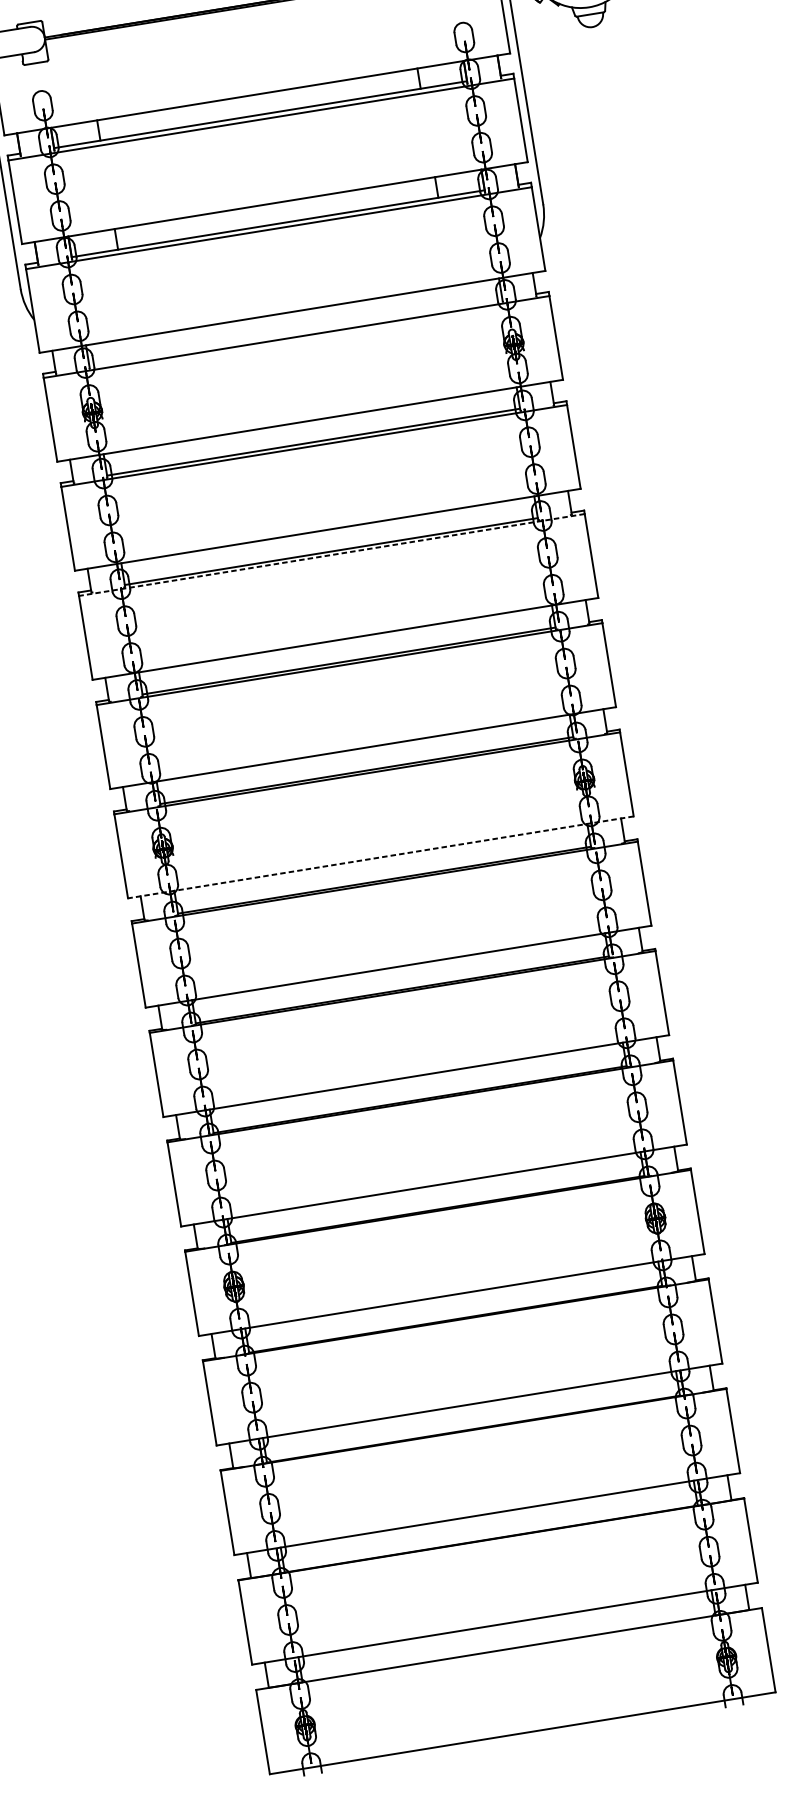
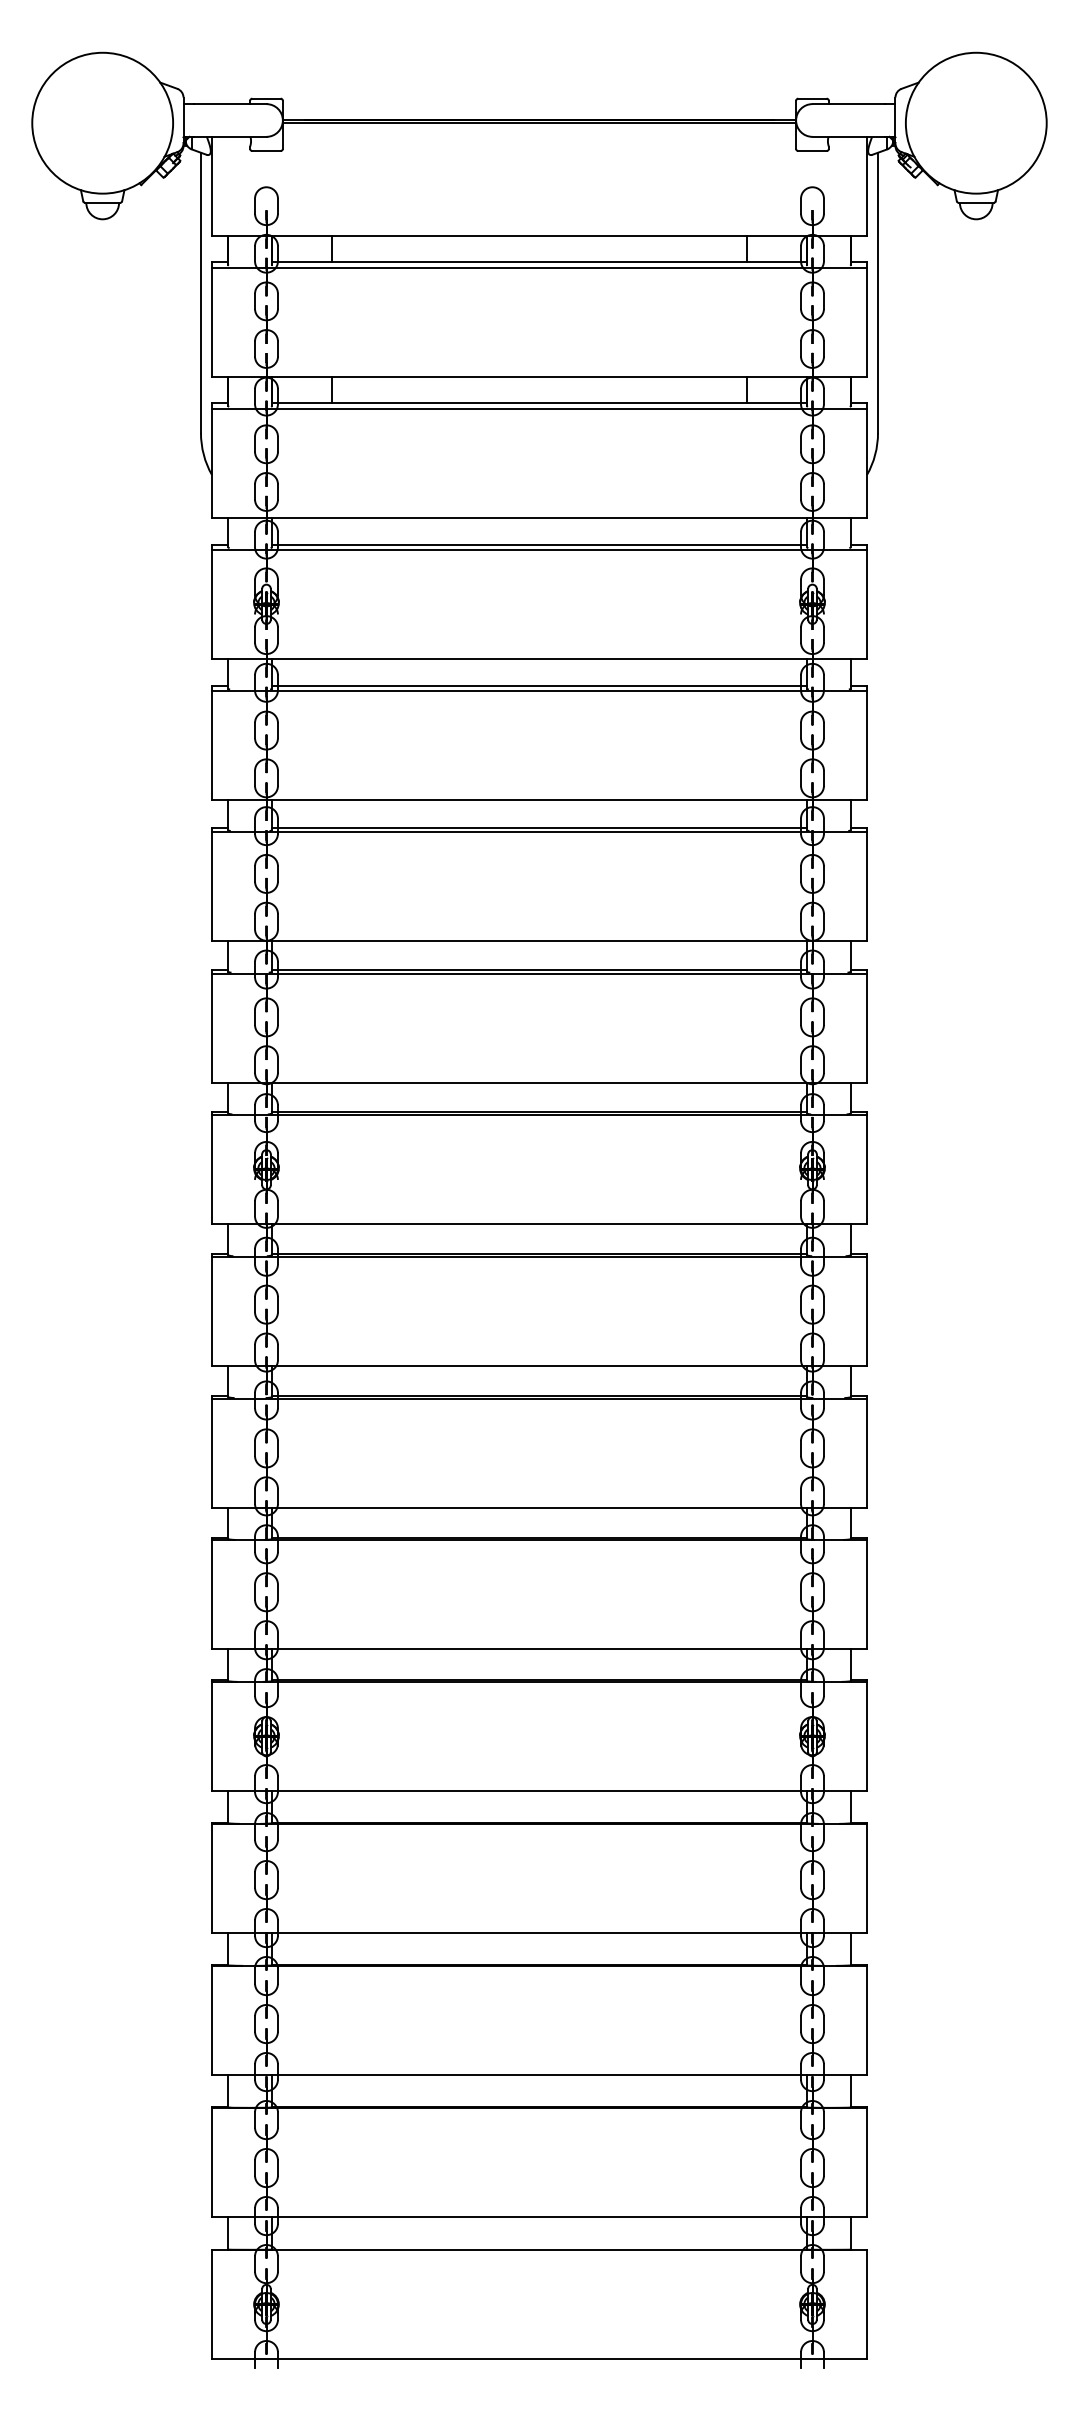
line: (295, 332) -> (539, 544), added
line: (331, 555) -> (539, 832), dashed -> solid
line: (380, 857) -> (539, 1224), dashed -> solid

